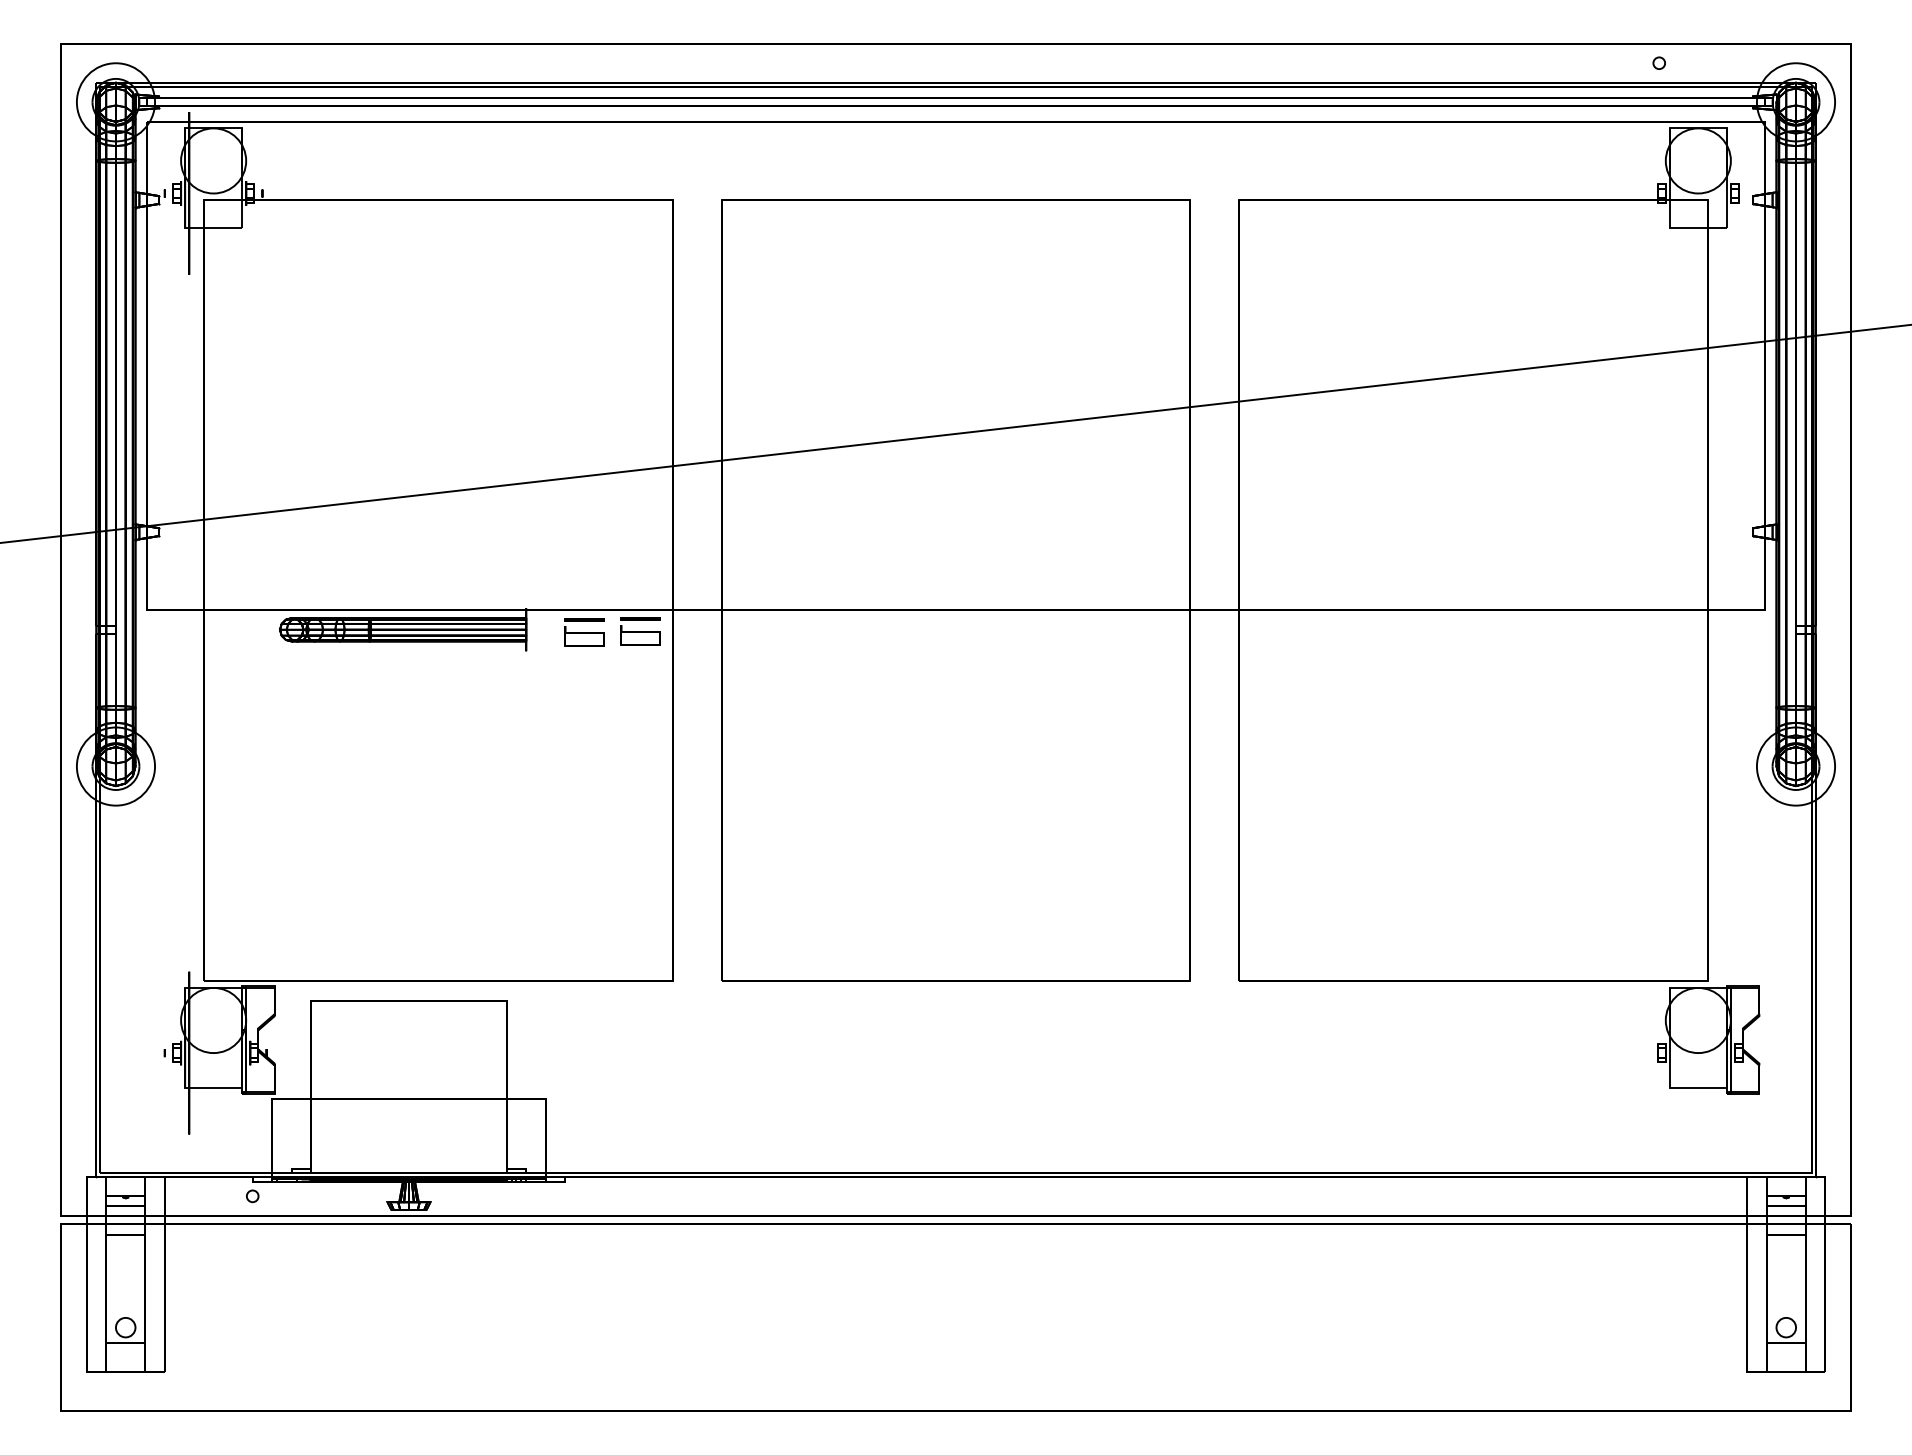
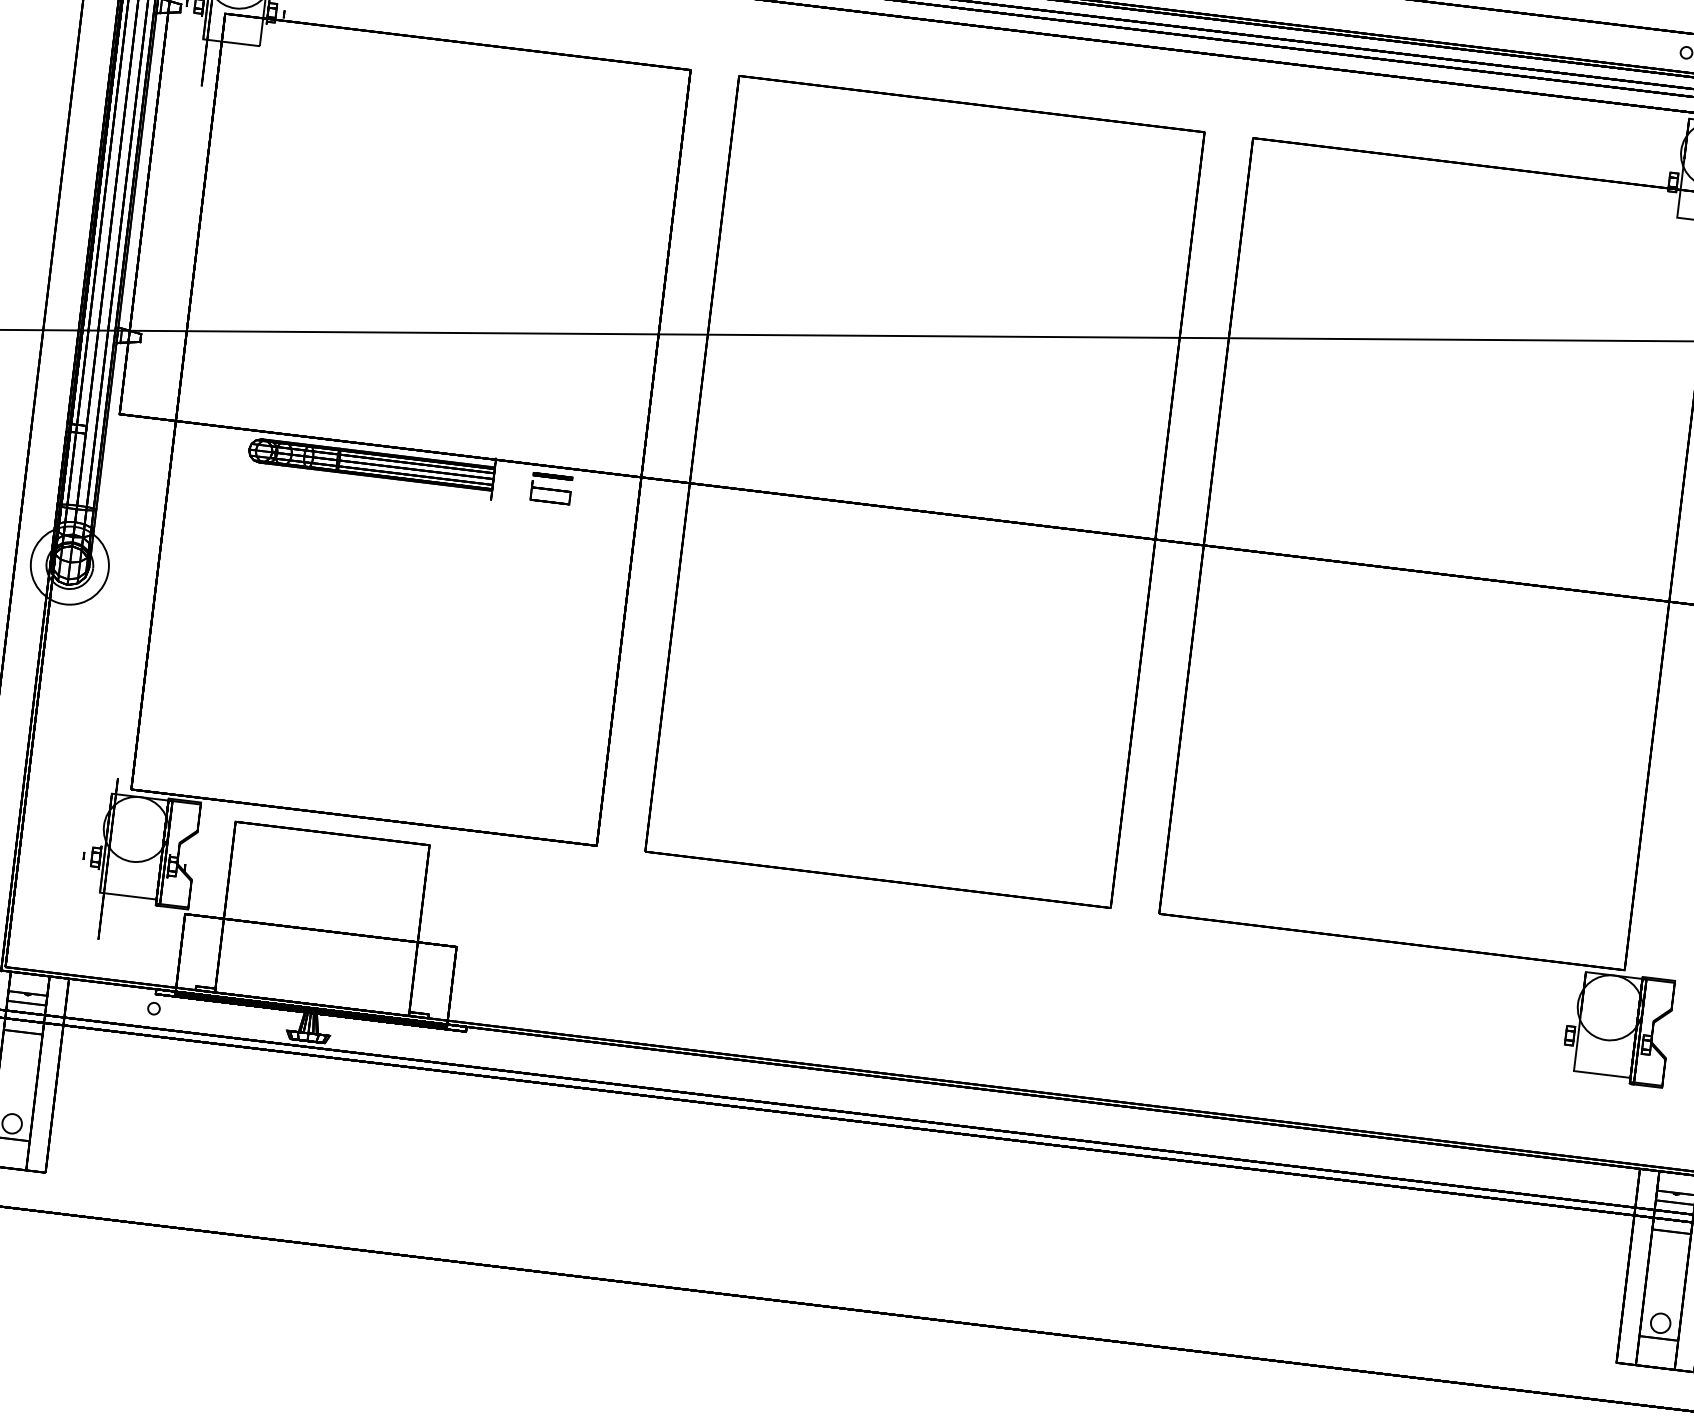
part: (640, 631) -> (606, 494), removed

